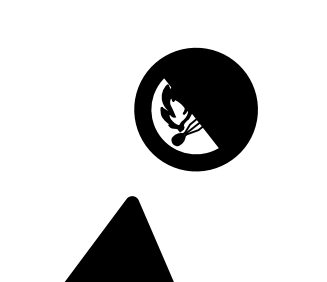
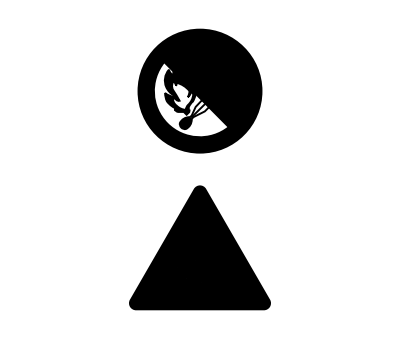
part: (195, 108) -> (199, 90), moved

